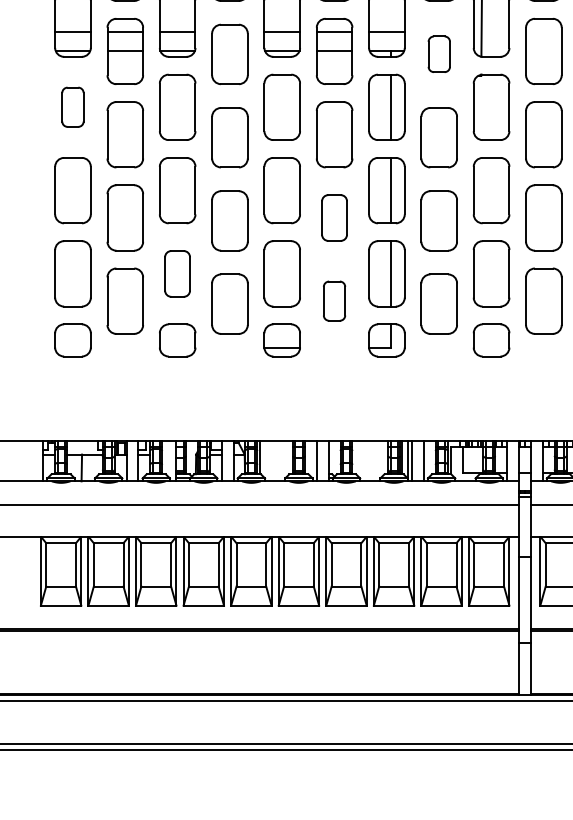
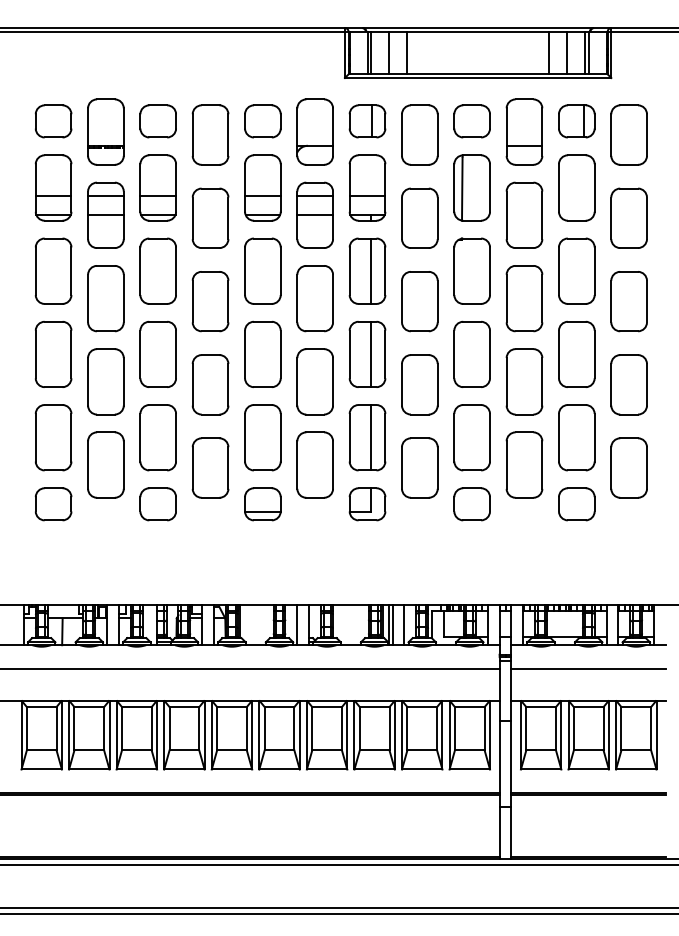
part: (438, 53) -> (419, 217), size x1.67
part: (72, 106) -> (53, 270), size x1.67
part: (333, 217) -> (314, 381), size x1.43
part: (176, 273) -> (157, 437), size x1.43
part: (333, 300) -> (314, 464), size x1.67

